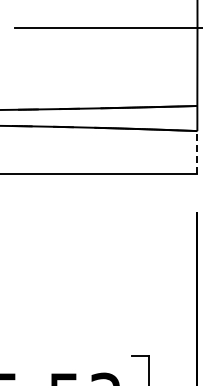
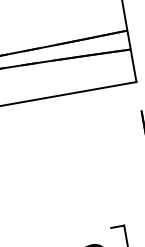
line: (197, 152) -> (133, 65), dashed -> solid

